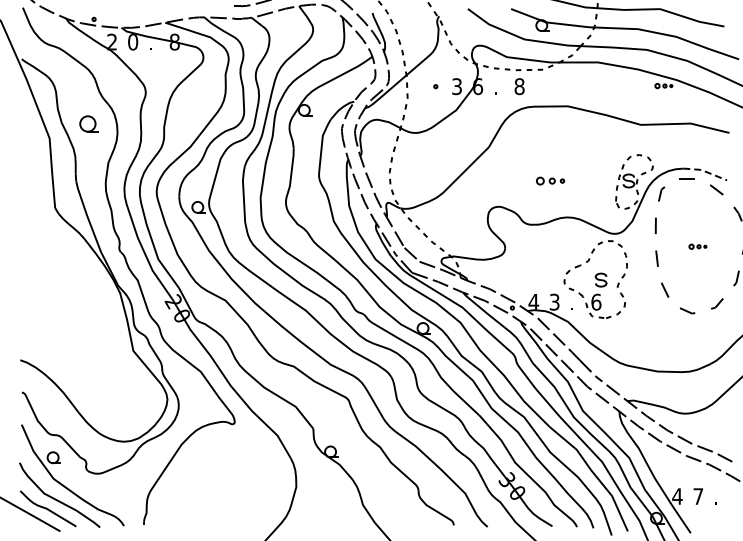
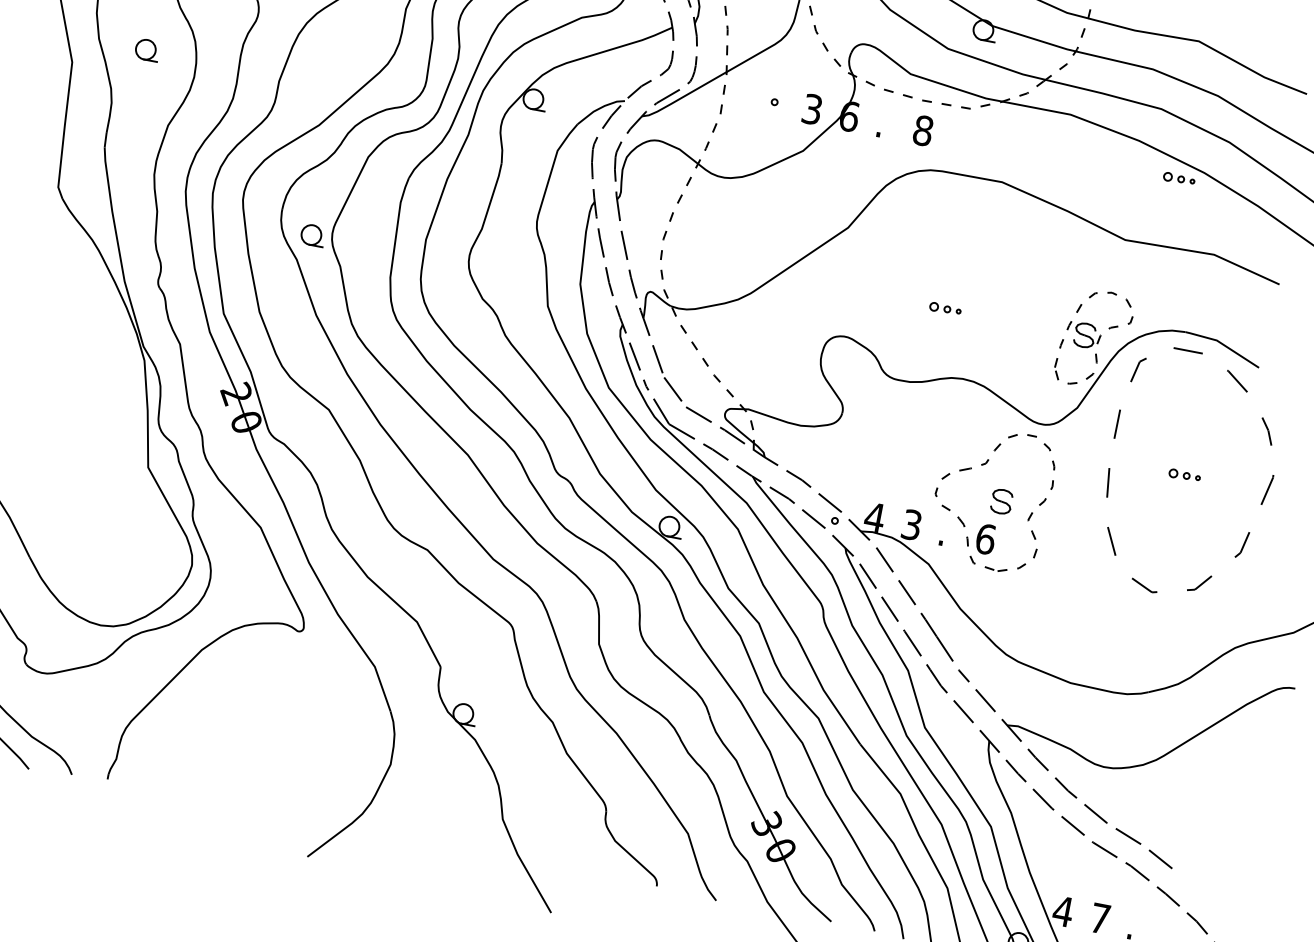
part: (89, 123) -> (148, 49), size x0.71
line: (704, 171) -> (1222, 344), dashed -> solid
part: (549, 181) -> (943, 309), size x0.62

